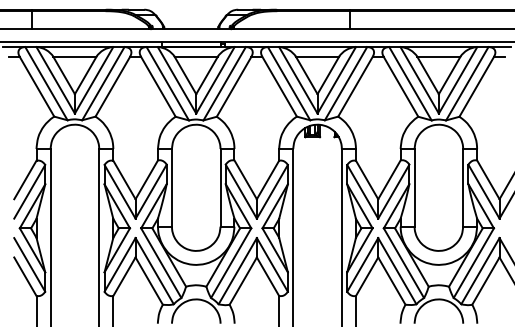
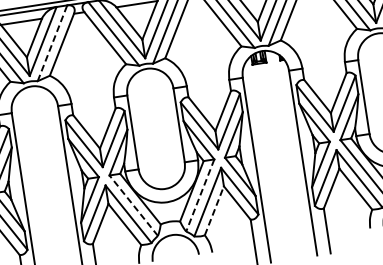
line: (103, 83) -> (52, 43), solid -> dashed
line: (161, 262) -> (133, 205), solid -> dashed
line: (230, 263) -> (199, 195), solid -> dashed
line: (243, 280) -> (214, 210), solid -> dashed

